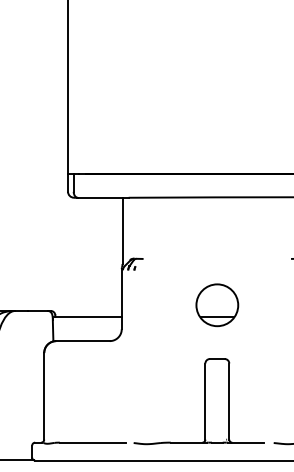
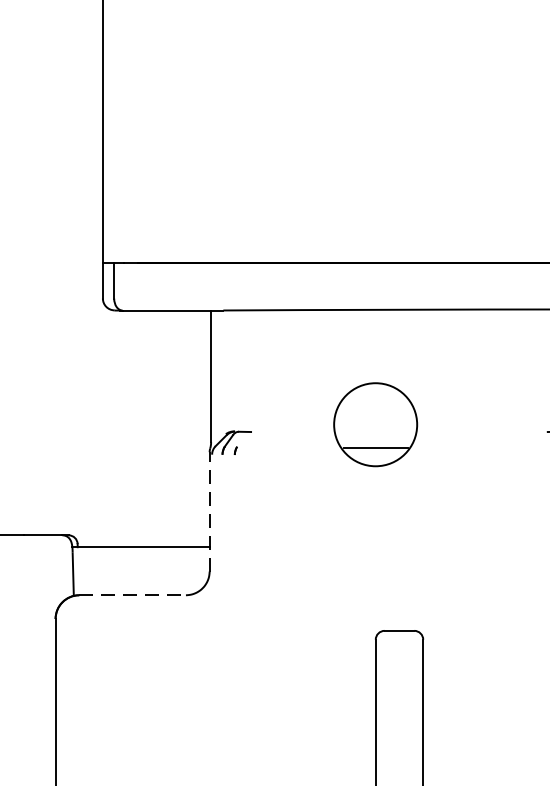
line: (121, 298) -> (209, 510), solid -> dashed
part: (217, 305) -> (375, 425), moved
line: (83, 341) -> (133, 596), solid -> dashed

